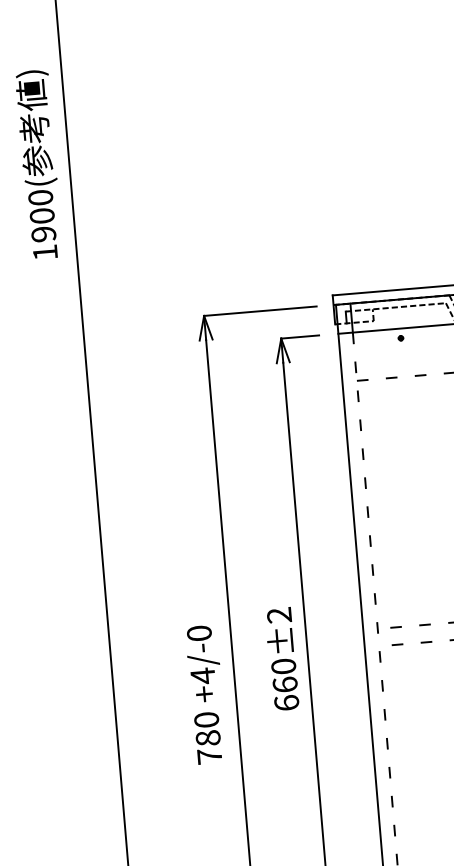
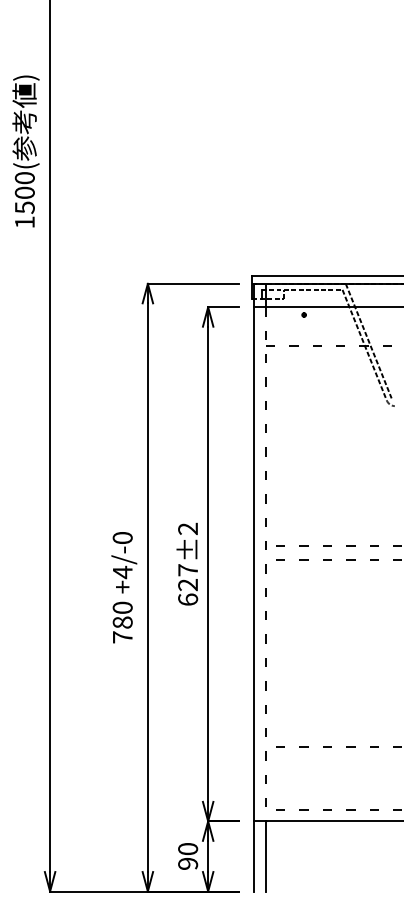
text: (43, 234) -> (24, 207), 1900( -> 1500(
text: (284, 675) -> (188, 577), 660±2 -> 627±2

